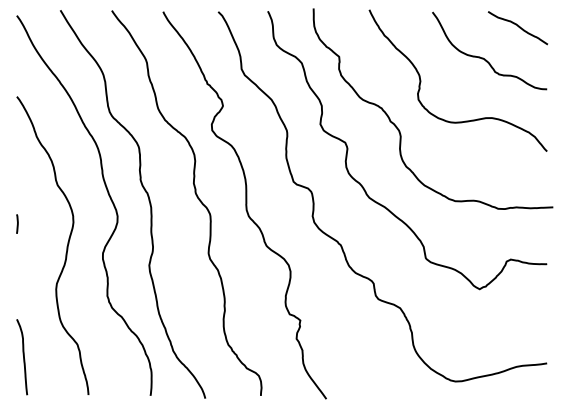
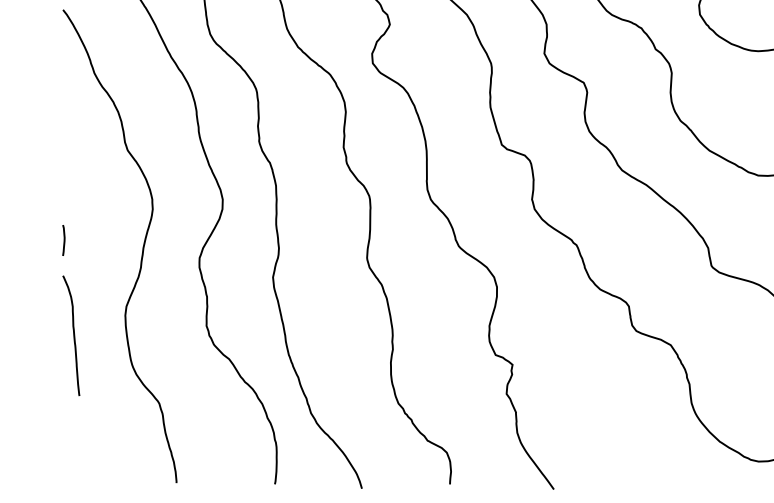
line: (17, 223) -> (63, 239), moved
curve: (23, 357) -> (73, 336), moved

